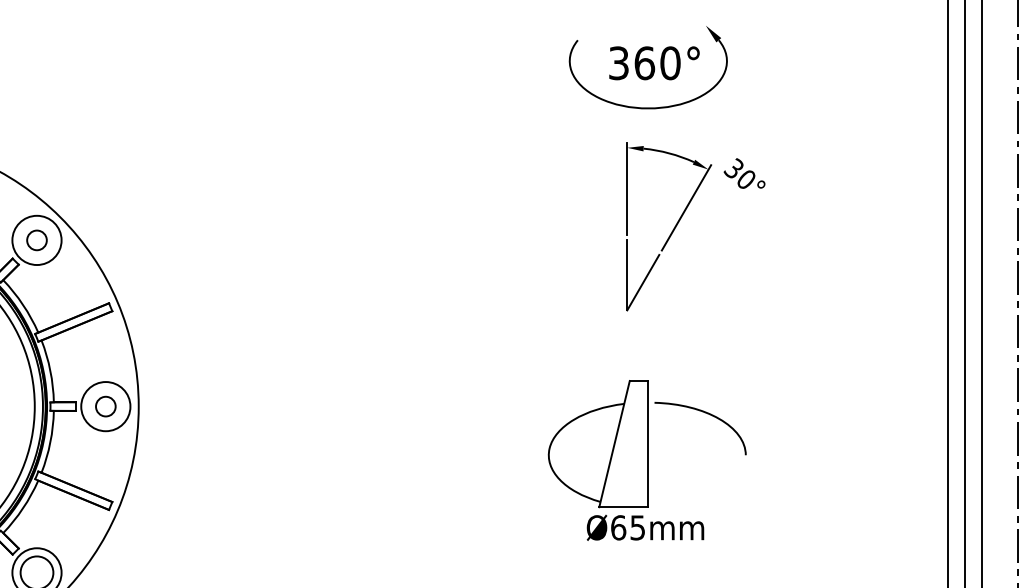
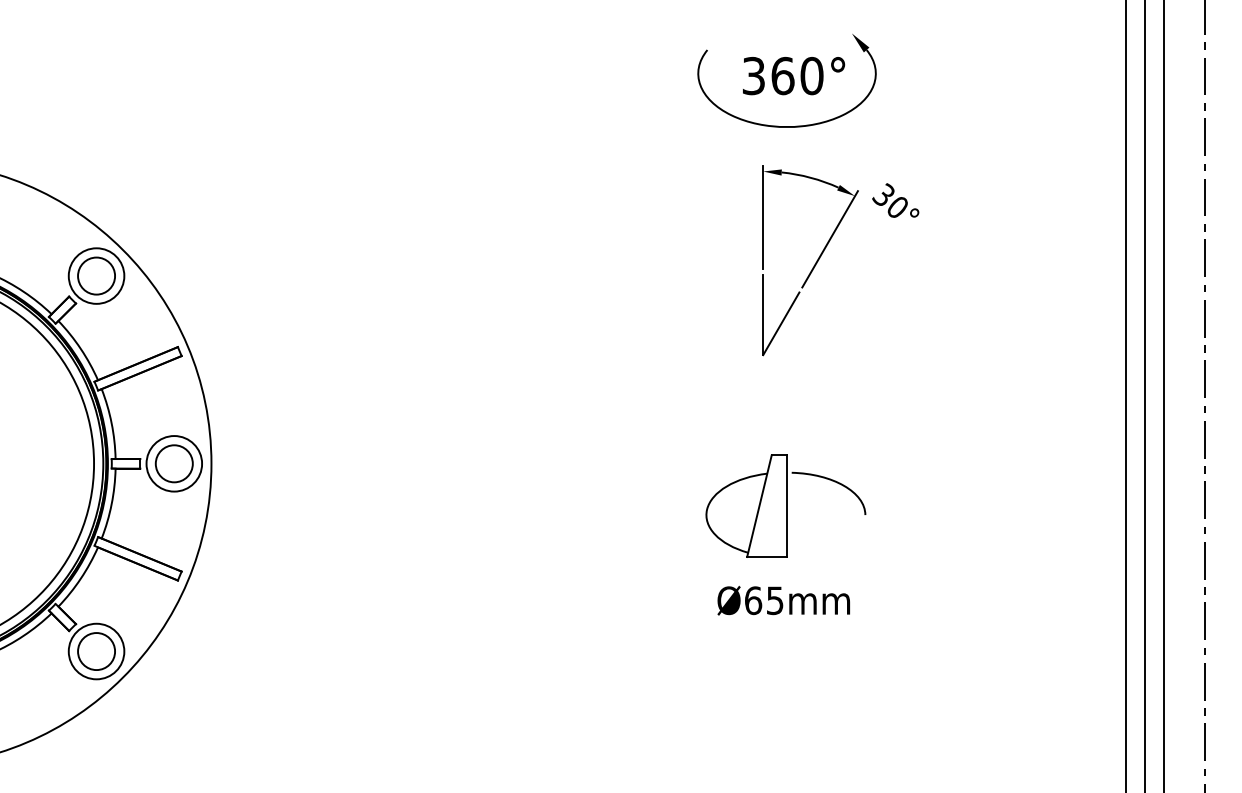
circle: (36, 239) -> (96, 275), size x1.67
circle: (105, 406) -> (173, 463), size x1.67
part: (646, 443) -> (785, 505), size x0.71

